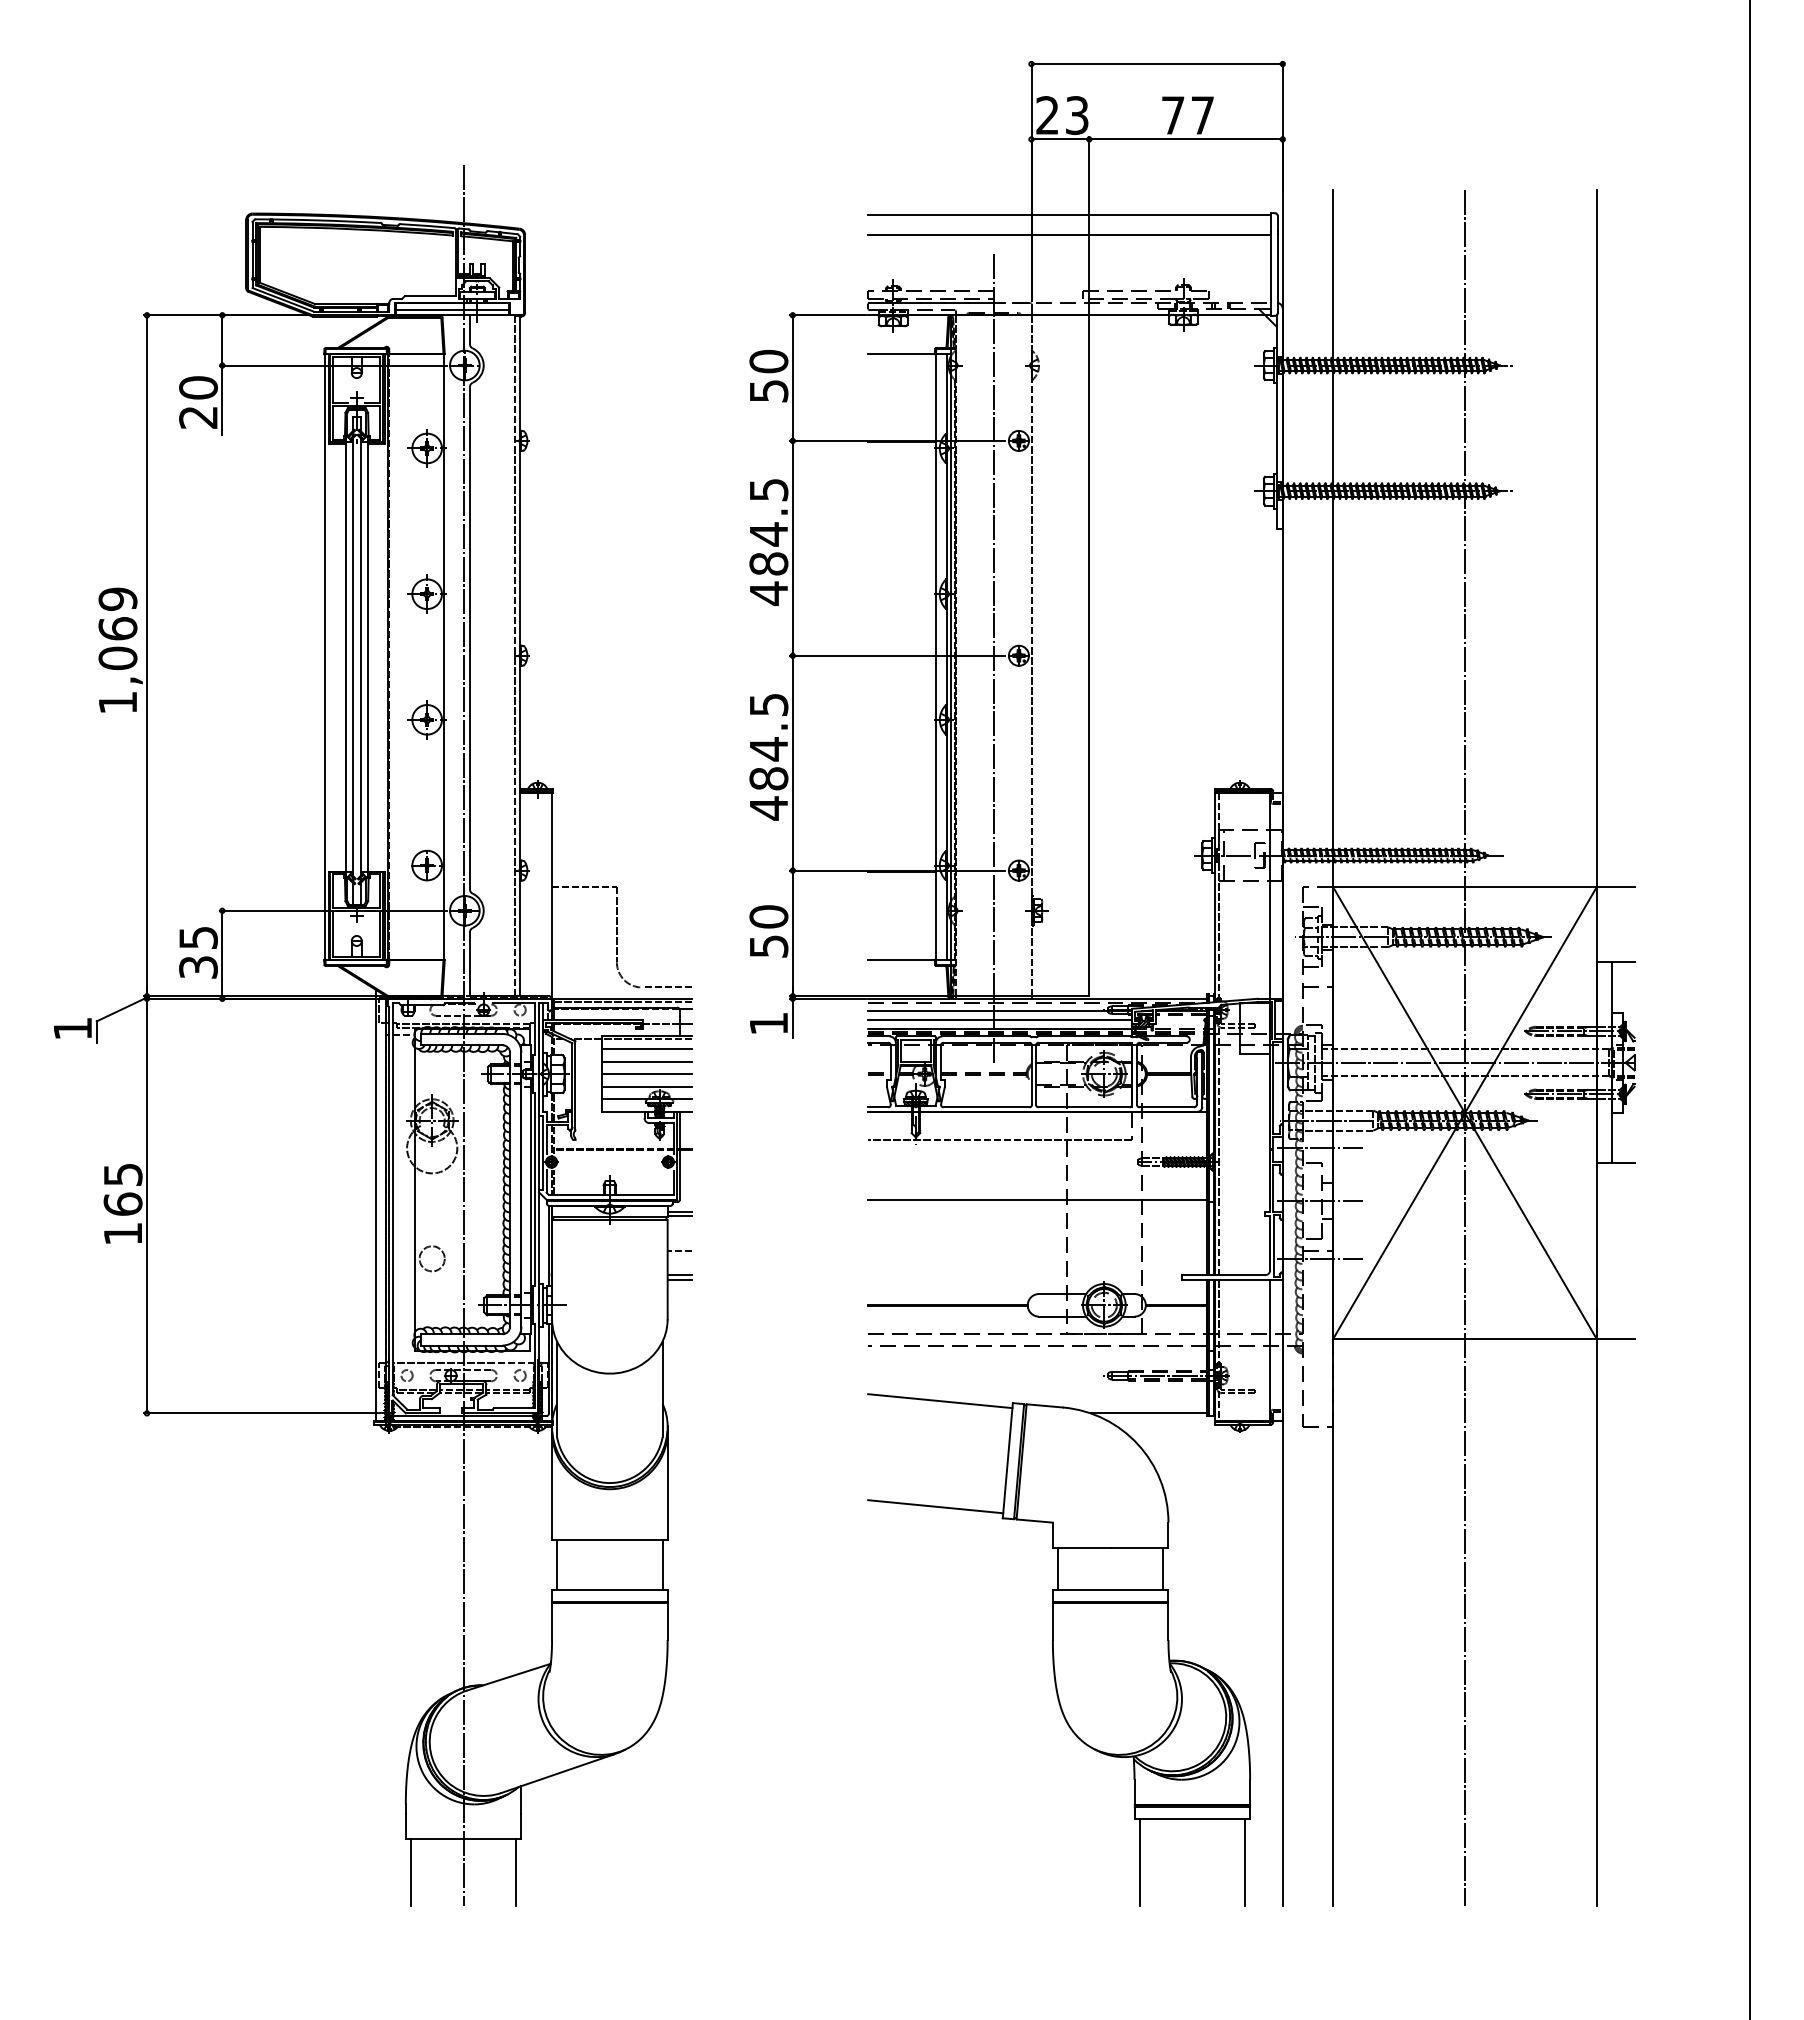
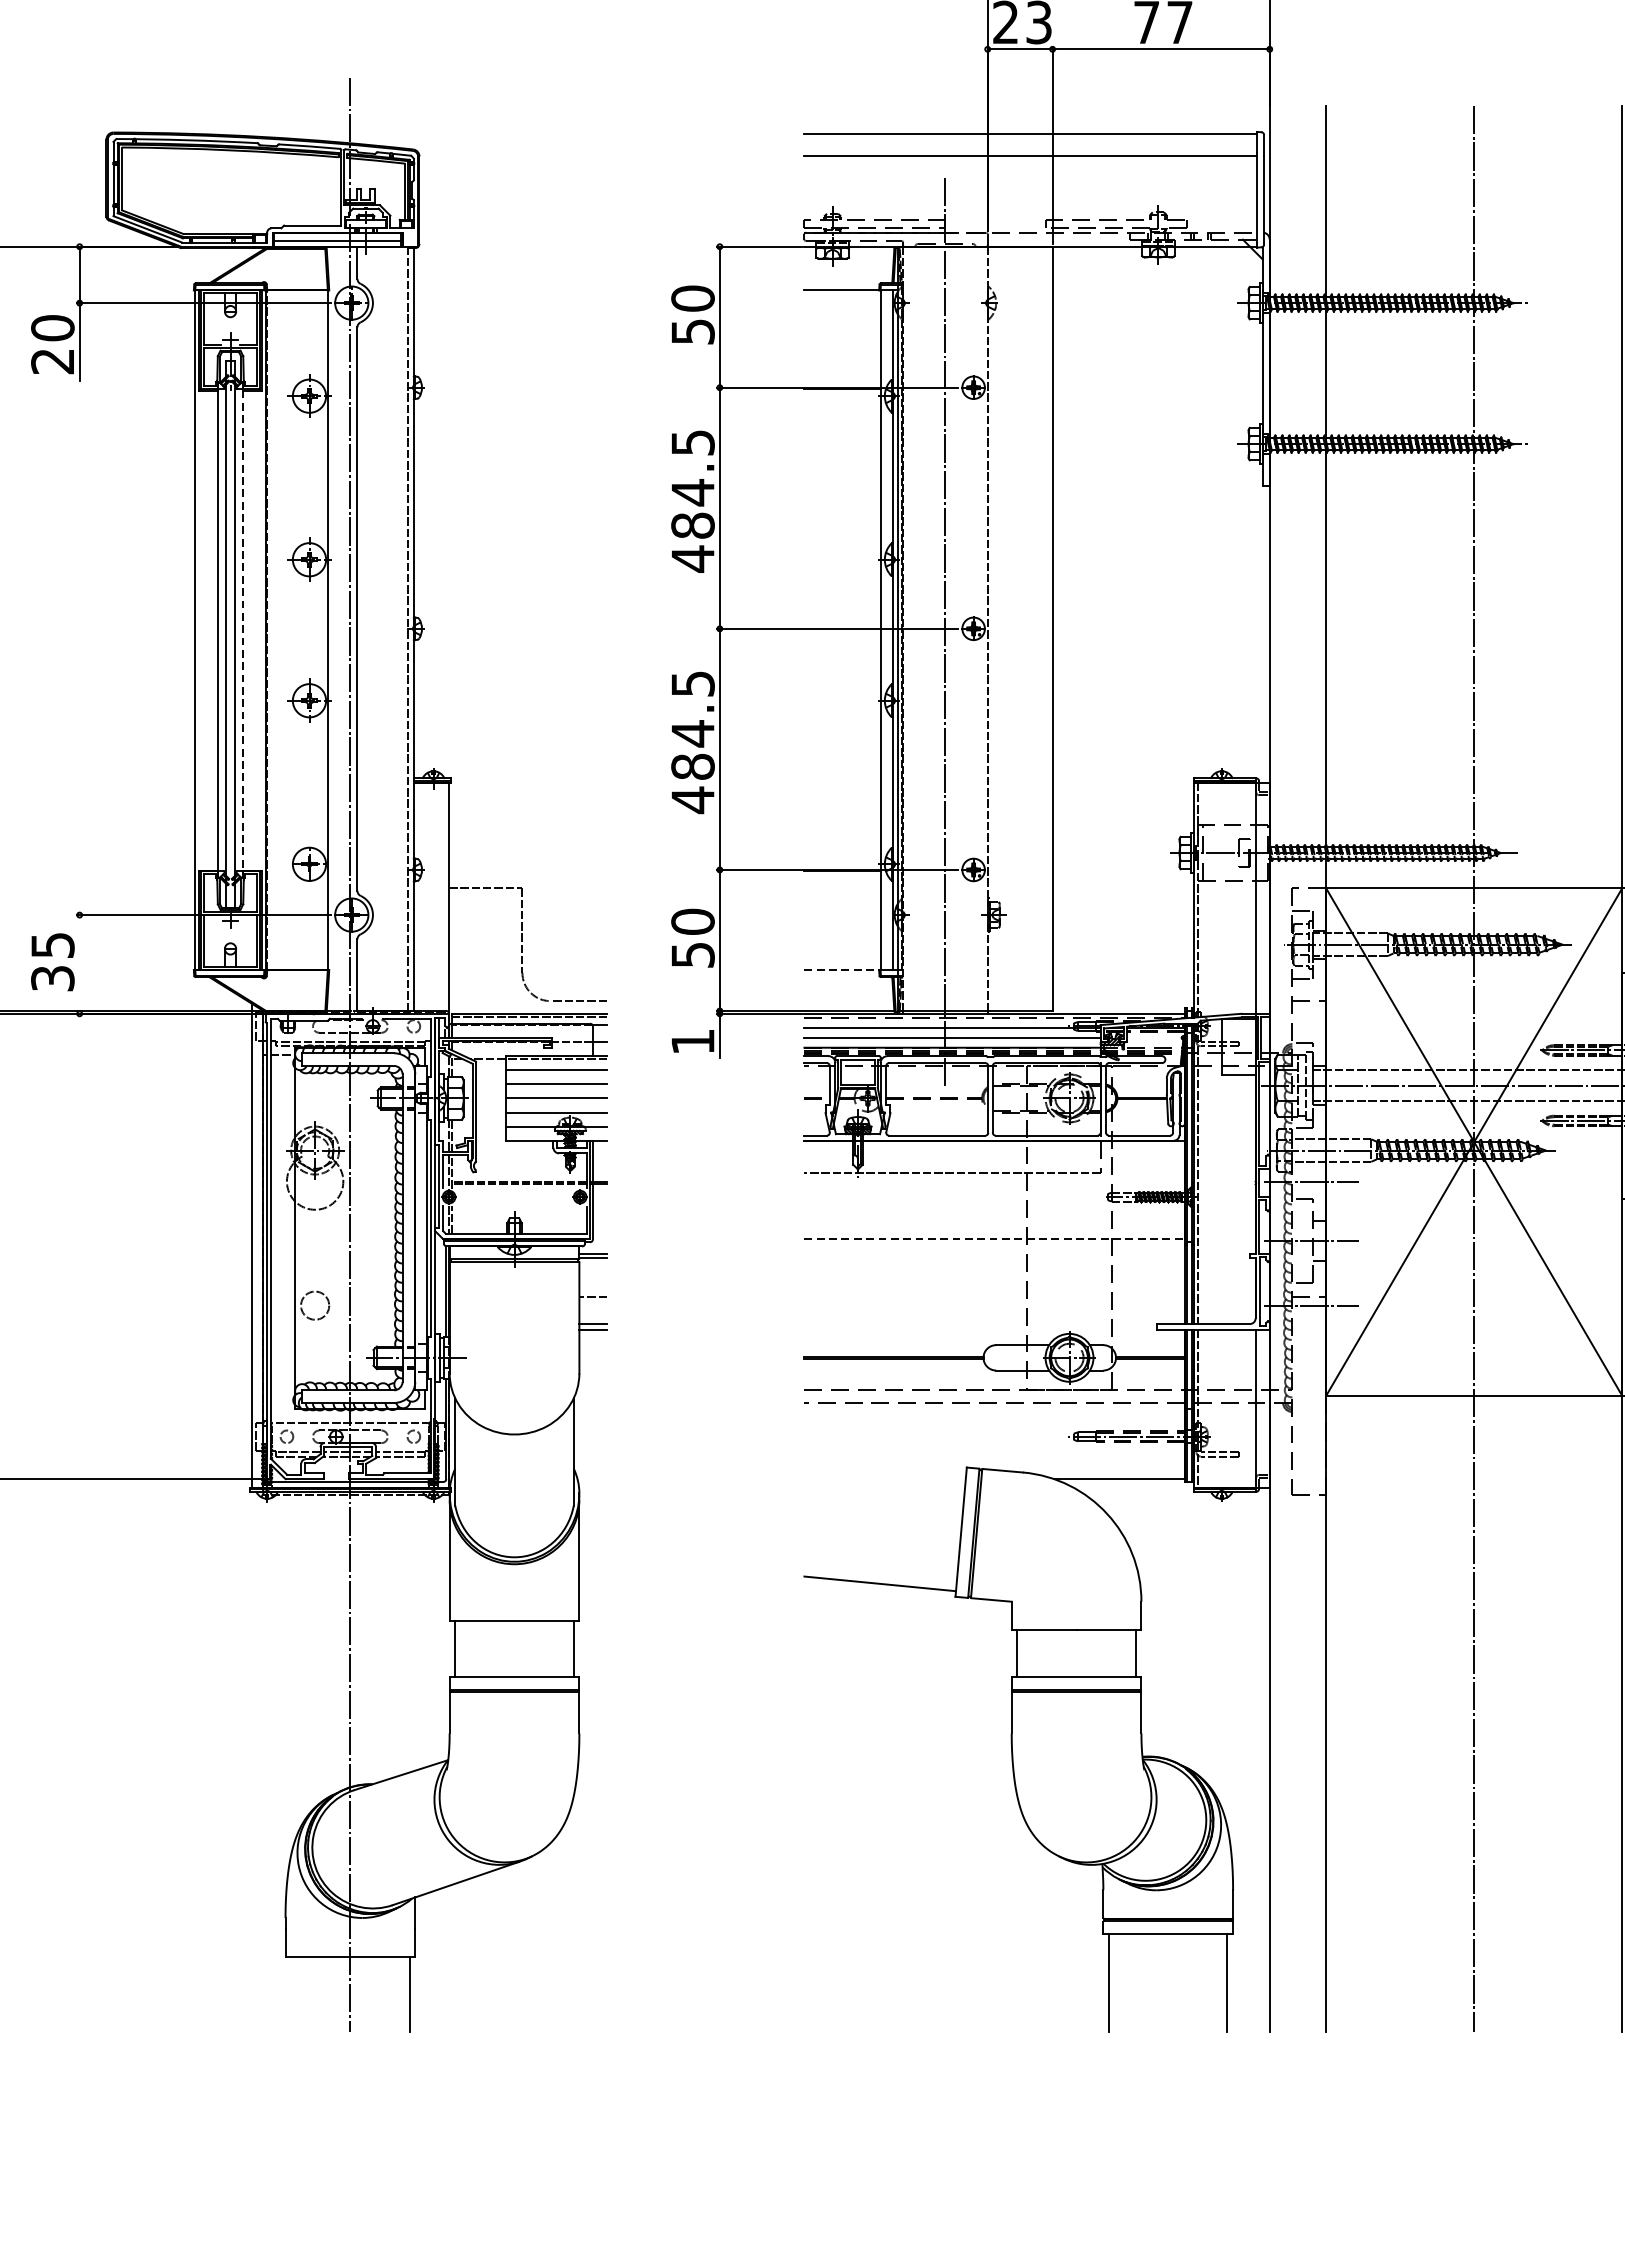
line: (368, 658) -> (243, 631), solid -> dashed
line: (222, 954) -> (79, 964), removed
line: (902, 959) -> (842, 969), solid -> dashed
line: (1037, 1199) -> (994, 1239), solid -> dashed
line: (940, 1401) -> (885, 1465), removed
line: (410, 1872) -> (290, 1994), removed

